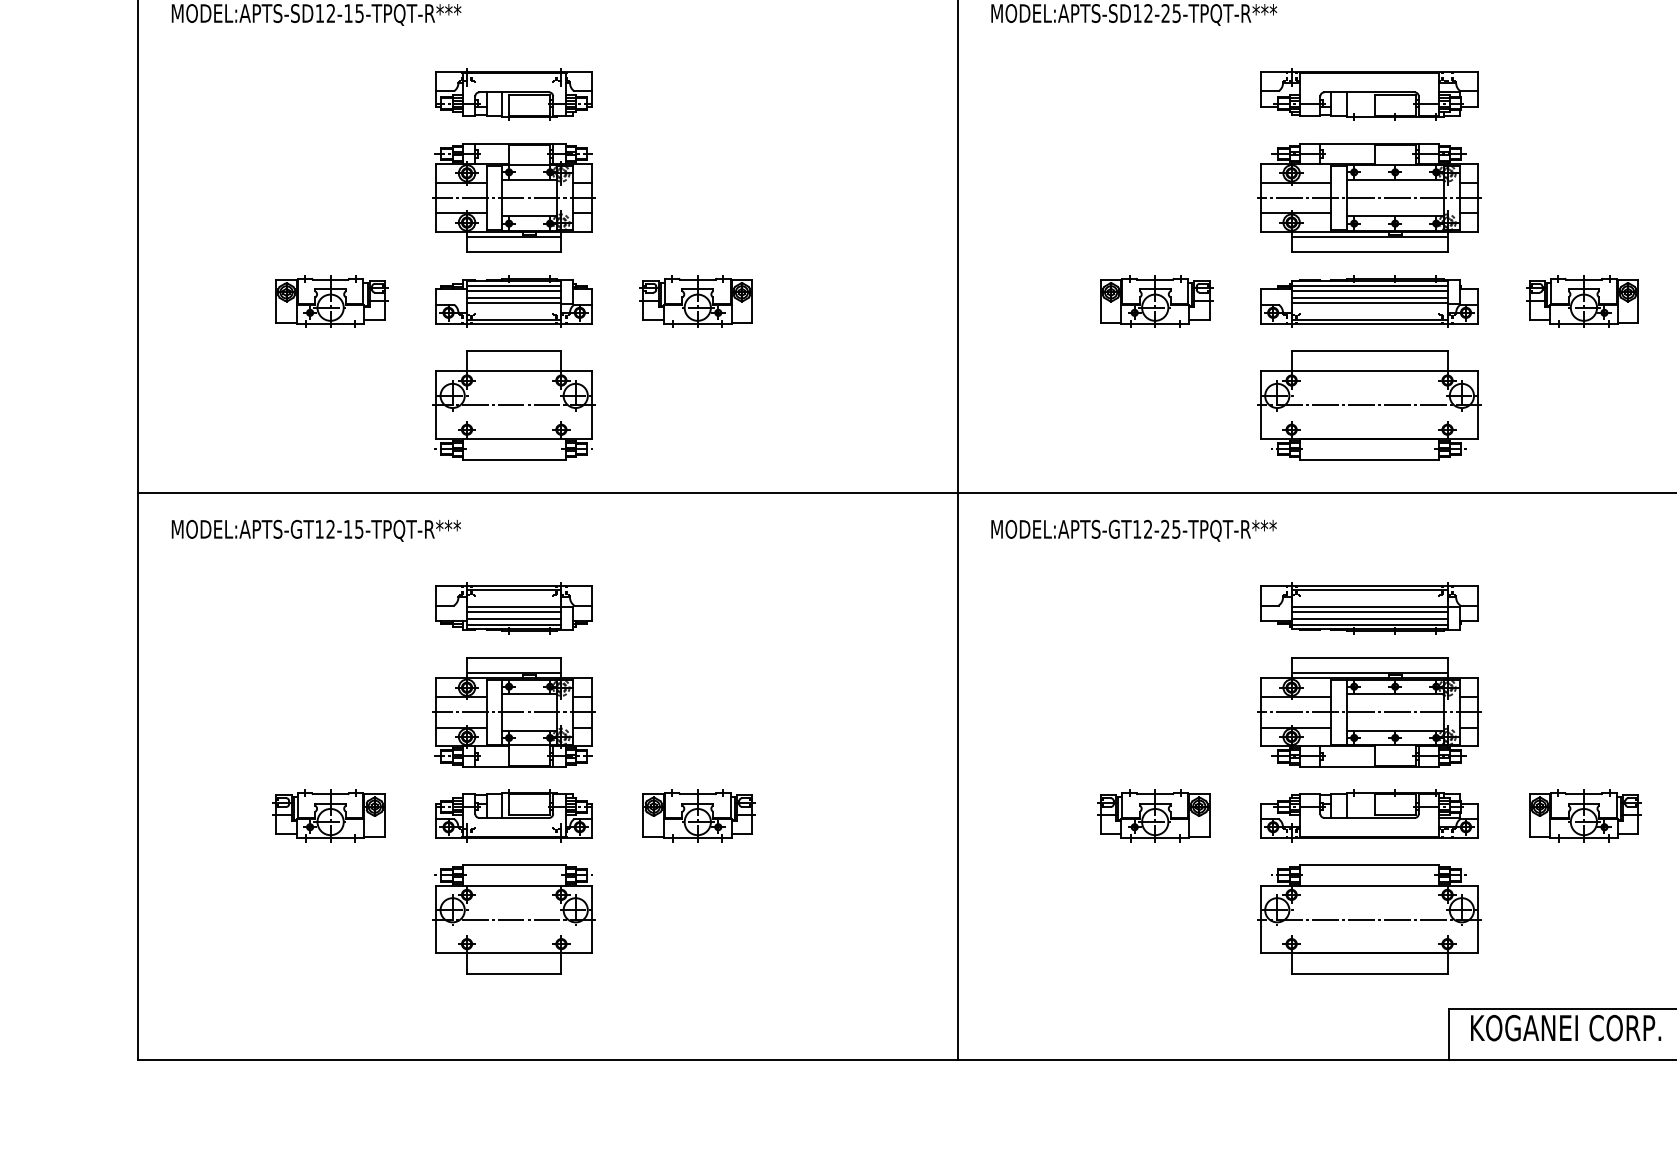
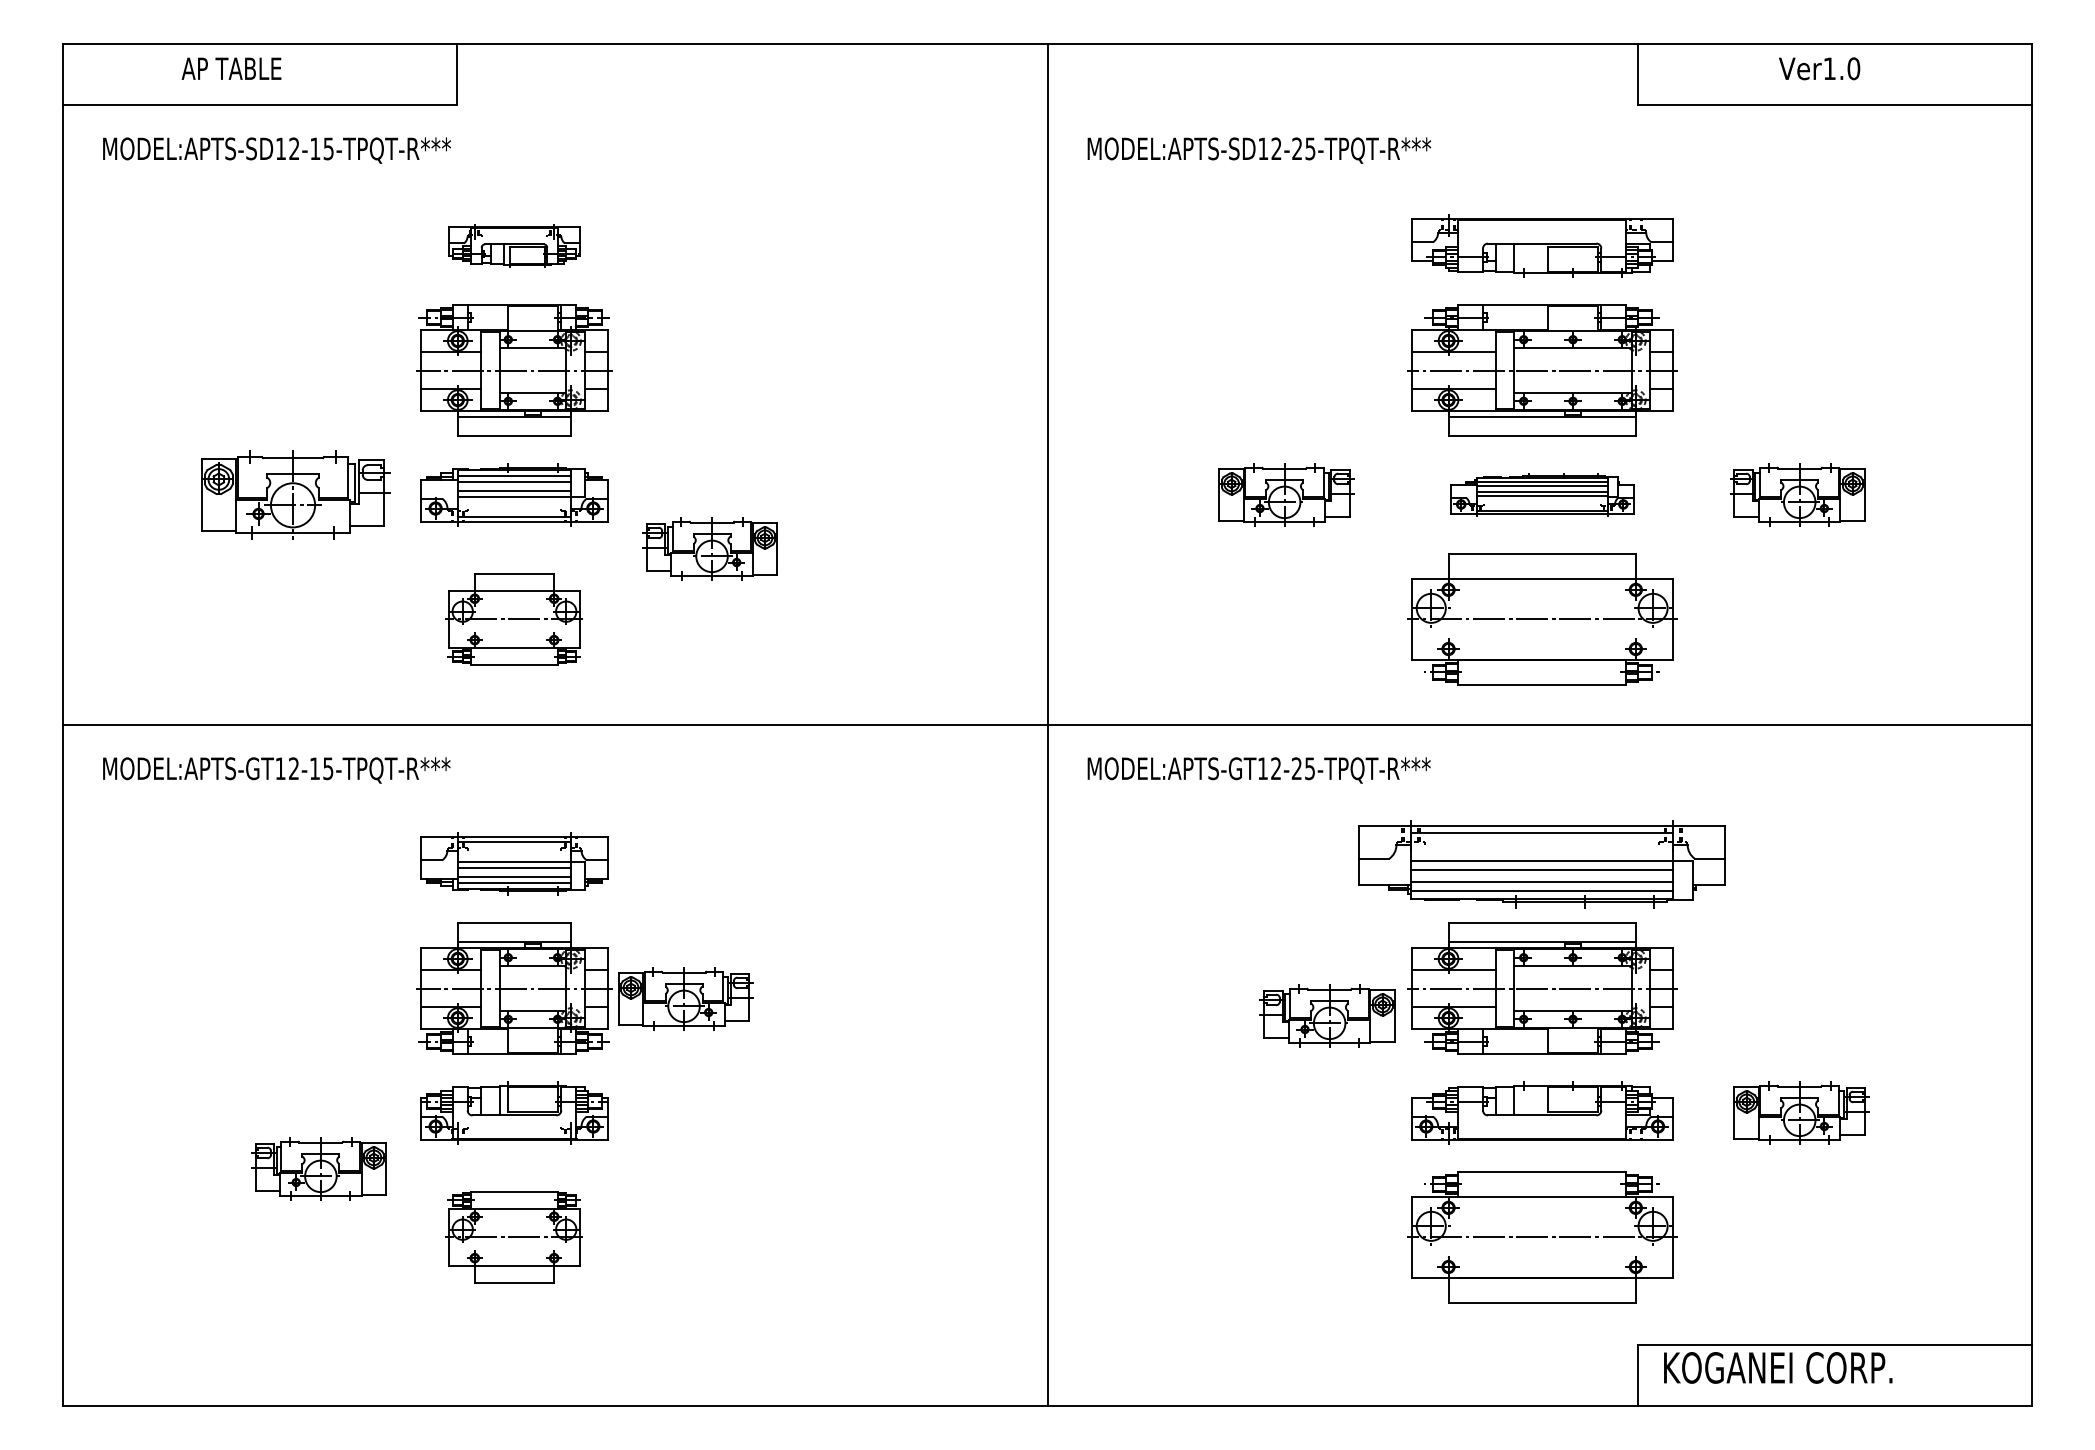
part: (514, 93) -> (514, 245), size x0.7
part: (331, 301) -> (295, 494), size x1.4
part: (695, 301) -> (709, 548), moved
part: (1369, 301) -> (1542, 494), size x0.7
part: (514, 405) -> (514, 619), size x0.7
part: (1369, 608) -> (1542, 863), size x1.4
part: (328, 815) -> (318, 1168), moved
part: (699, 815) -> (685, 998), moved
part: (1153, 815) -> (1327, 1015), moved
part: (514, 919) -> (514, 1237), size x0.7

